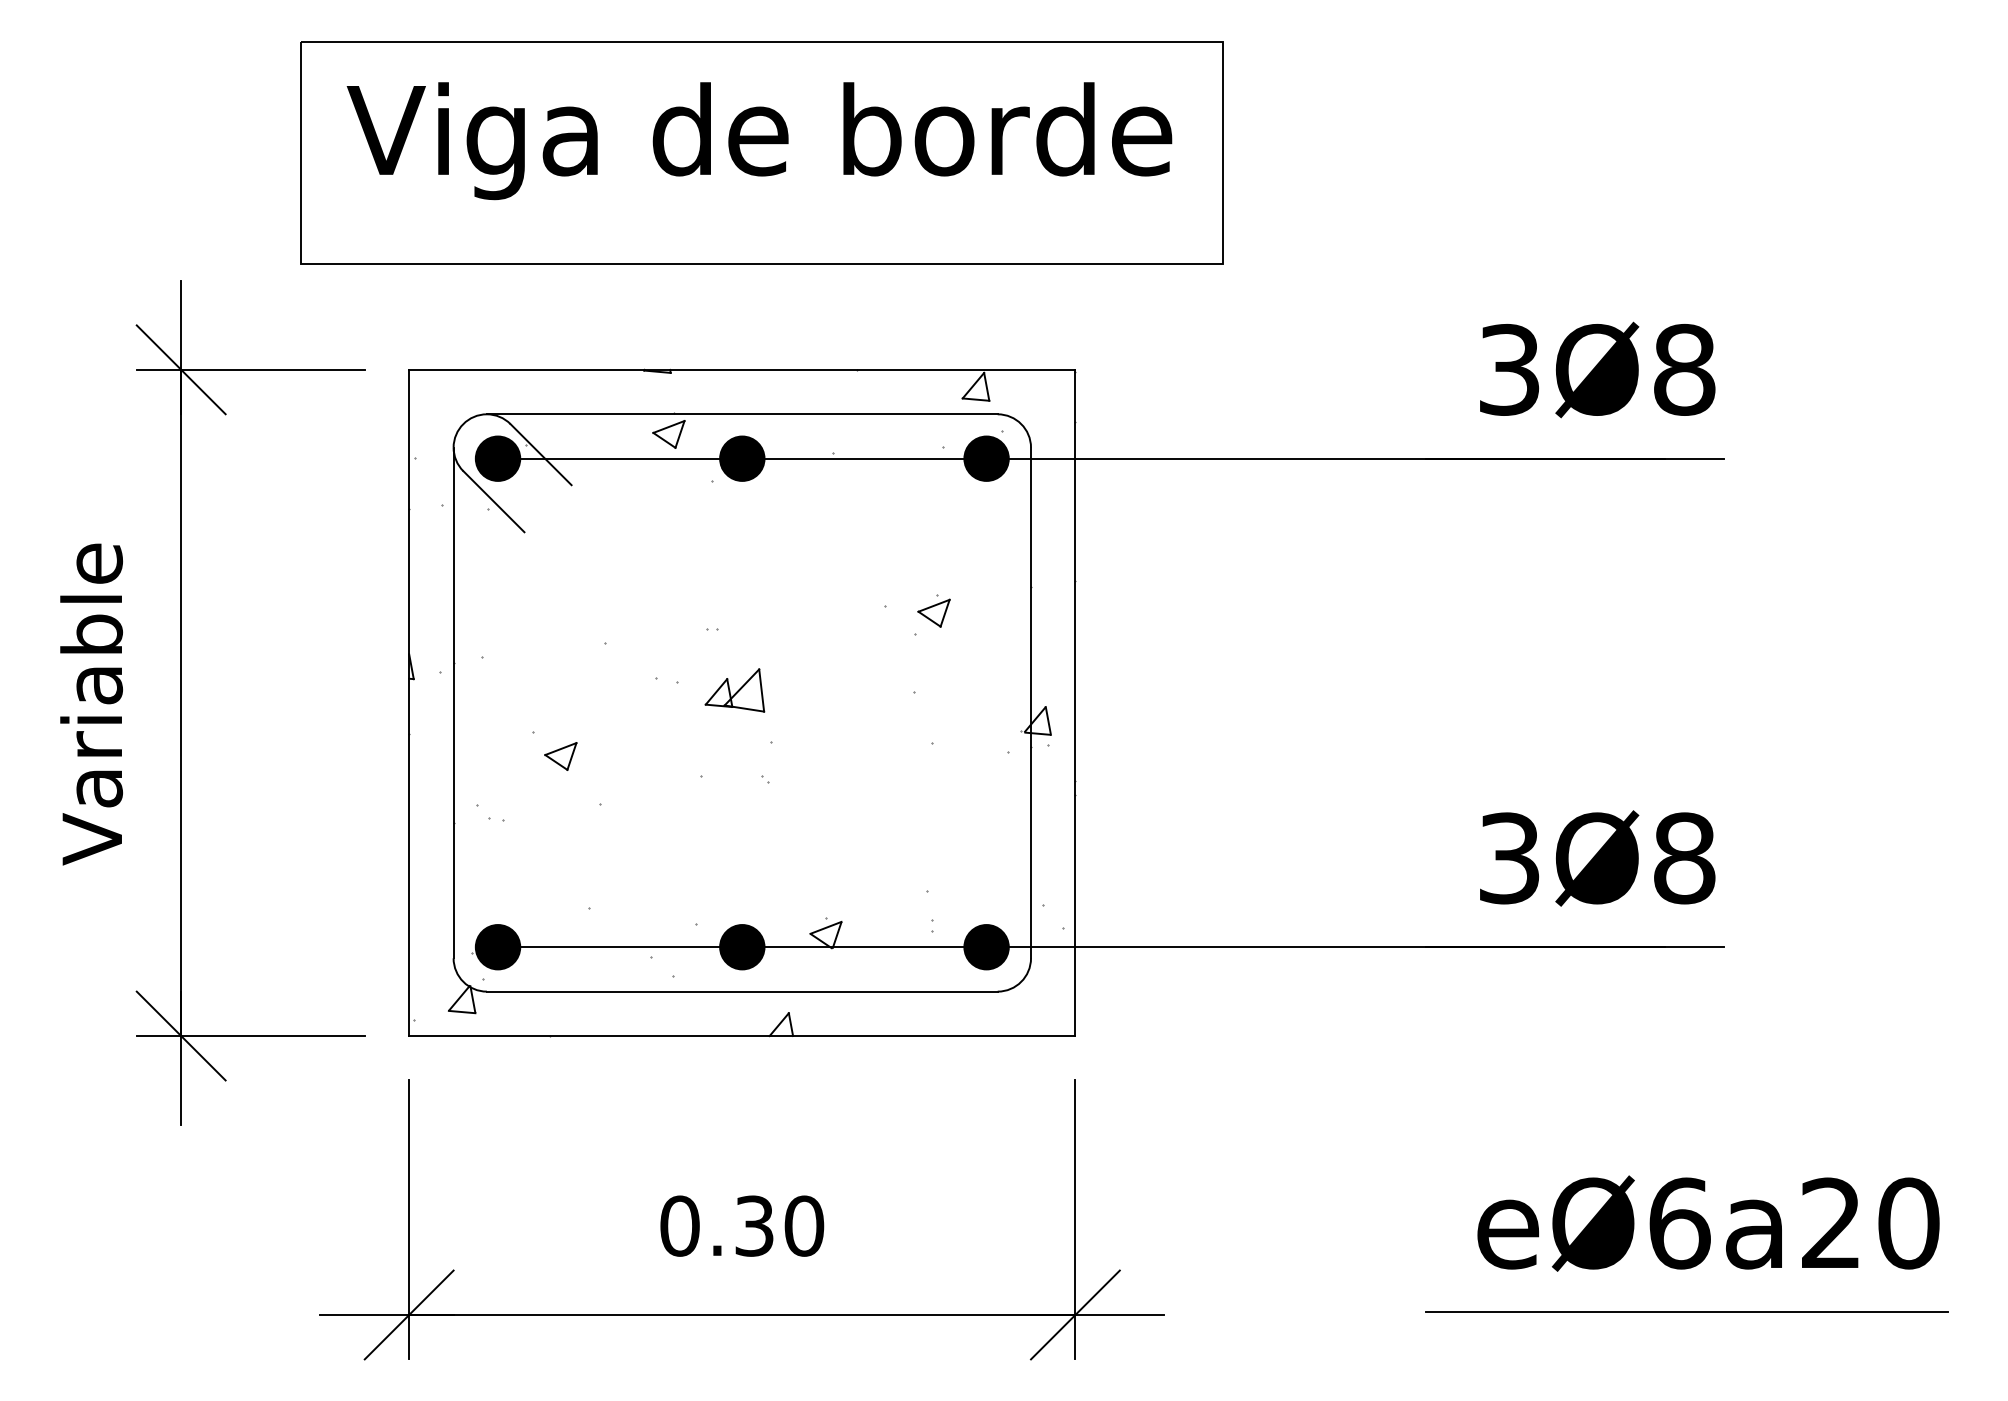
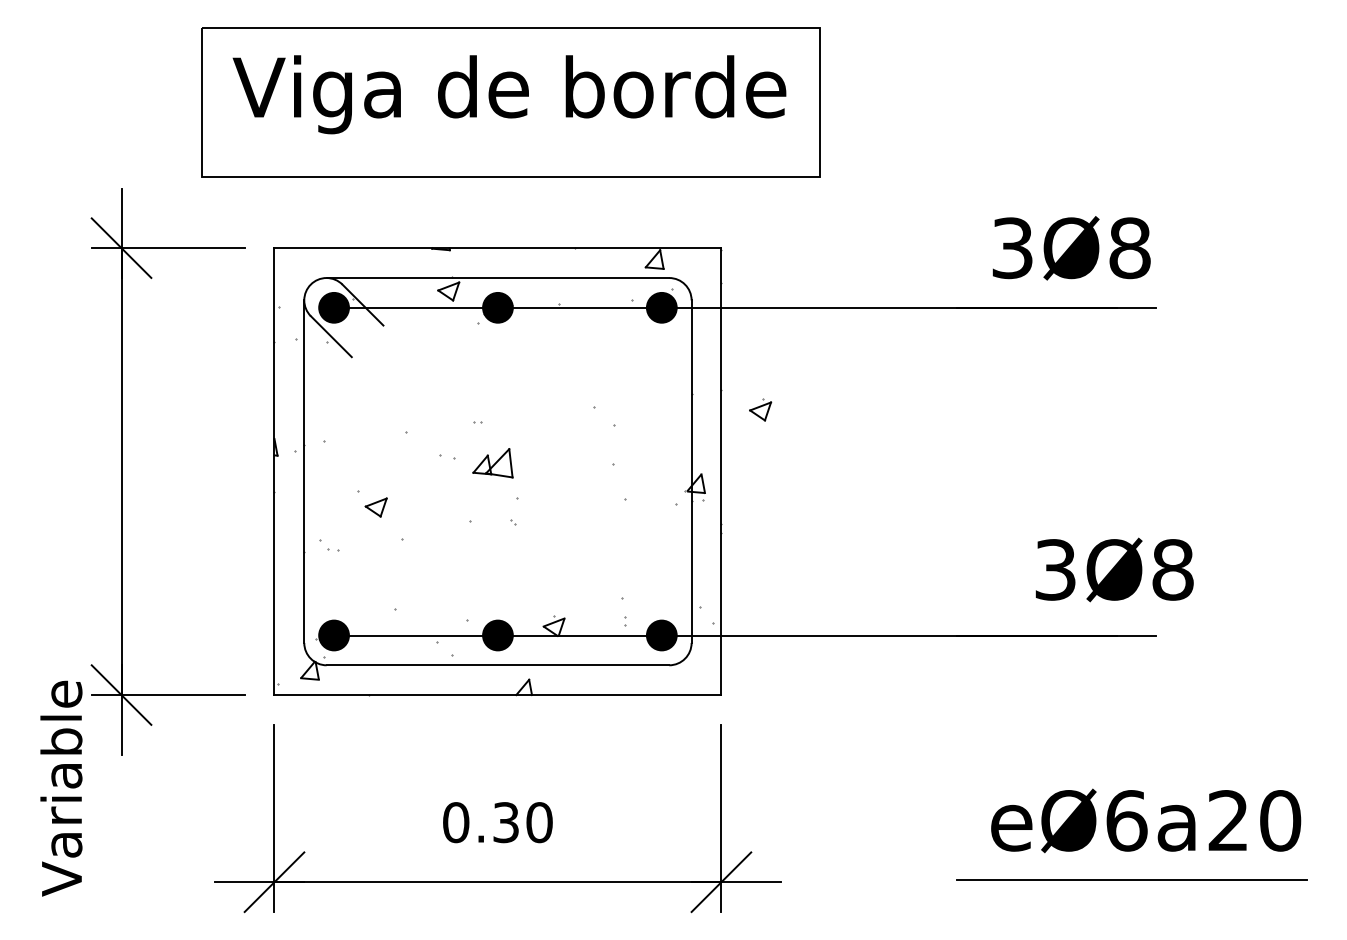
part: (933, 610) -> (760, 409), moved
text: (91, 704) -> (61, 788), moved
text: (1597, 857) -> (1114, 569), moved

